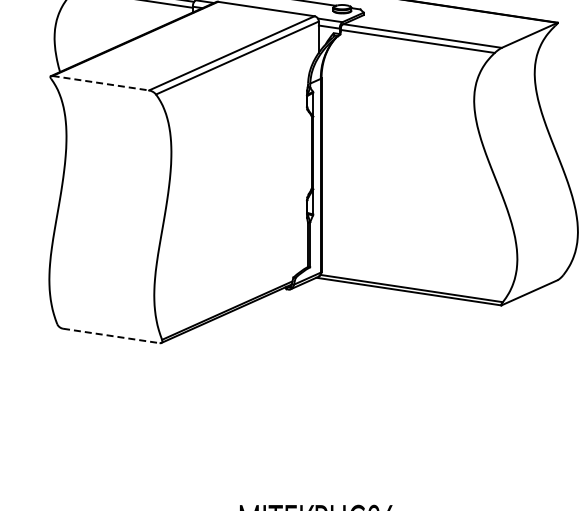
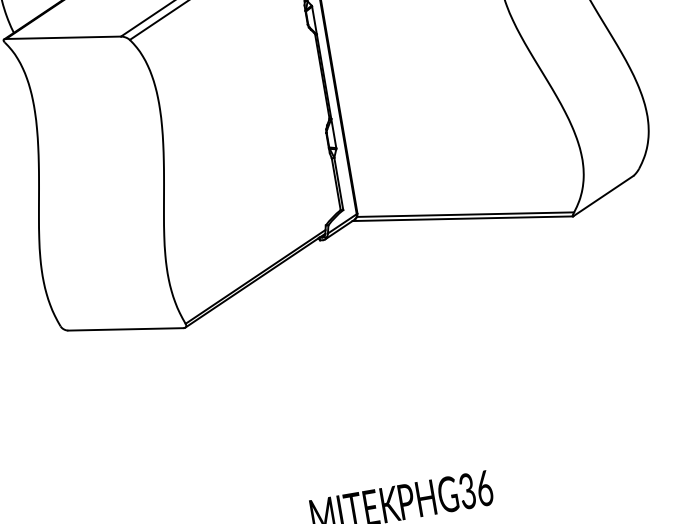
line: (100, 83) -> (63, 38), dashed -> solid
line: (111, 335) -> (125, 328), dashed -> solid

